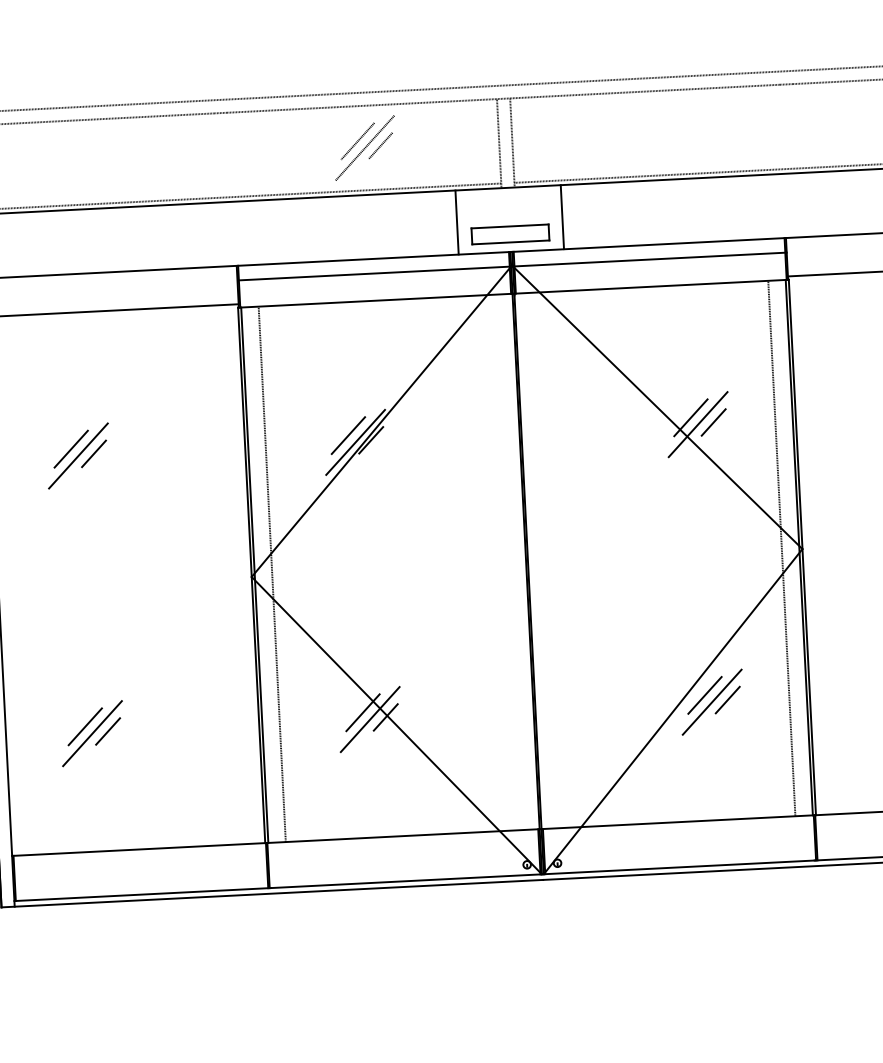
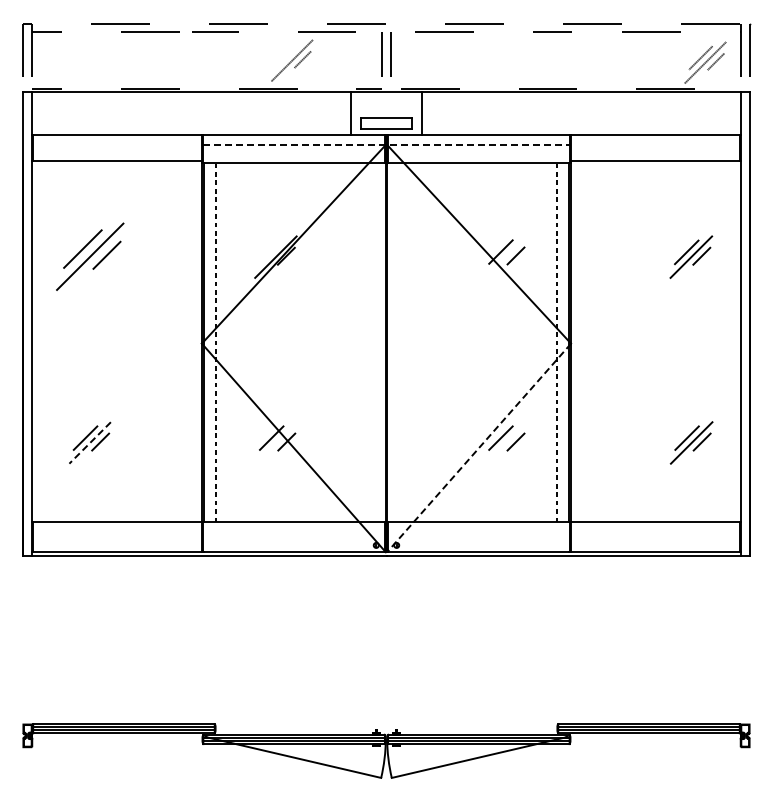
line: (357, 140) -> (287, 55), removed
line: (512, 265) -> (386, 144), solid -> dashed
line: (698, 424) -> (505, 256), removed
line: (348, 435) -> (271, 252), removed
part: (77, 455) -> (89, 256), size x1.6
line: (712, 701) -> (505, 442), removed
line: (672, 712) -> (478, 448), solid -> dashed
line: (370, 718) -> (276, 442), removed
line: (91, 734) -> (89, 443), solid -> dashed

